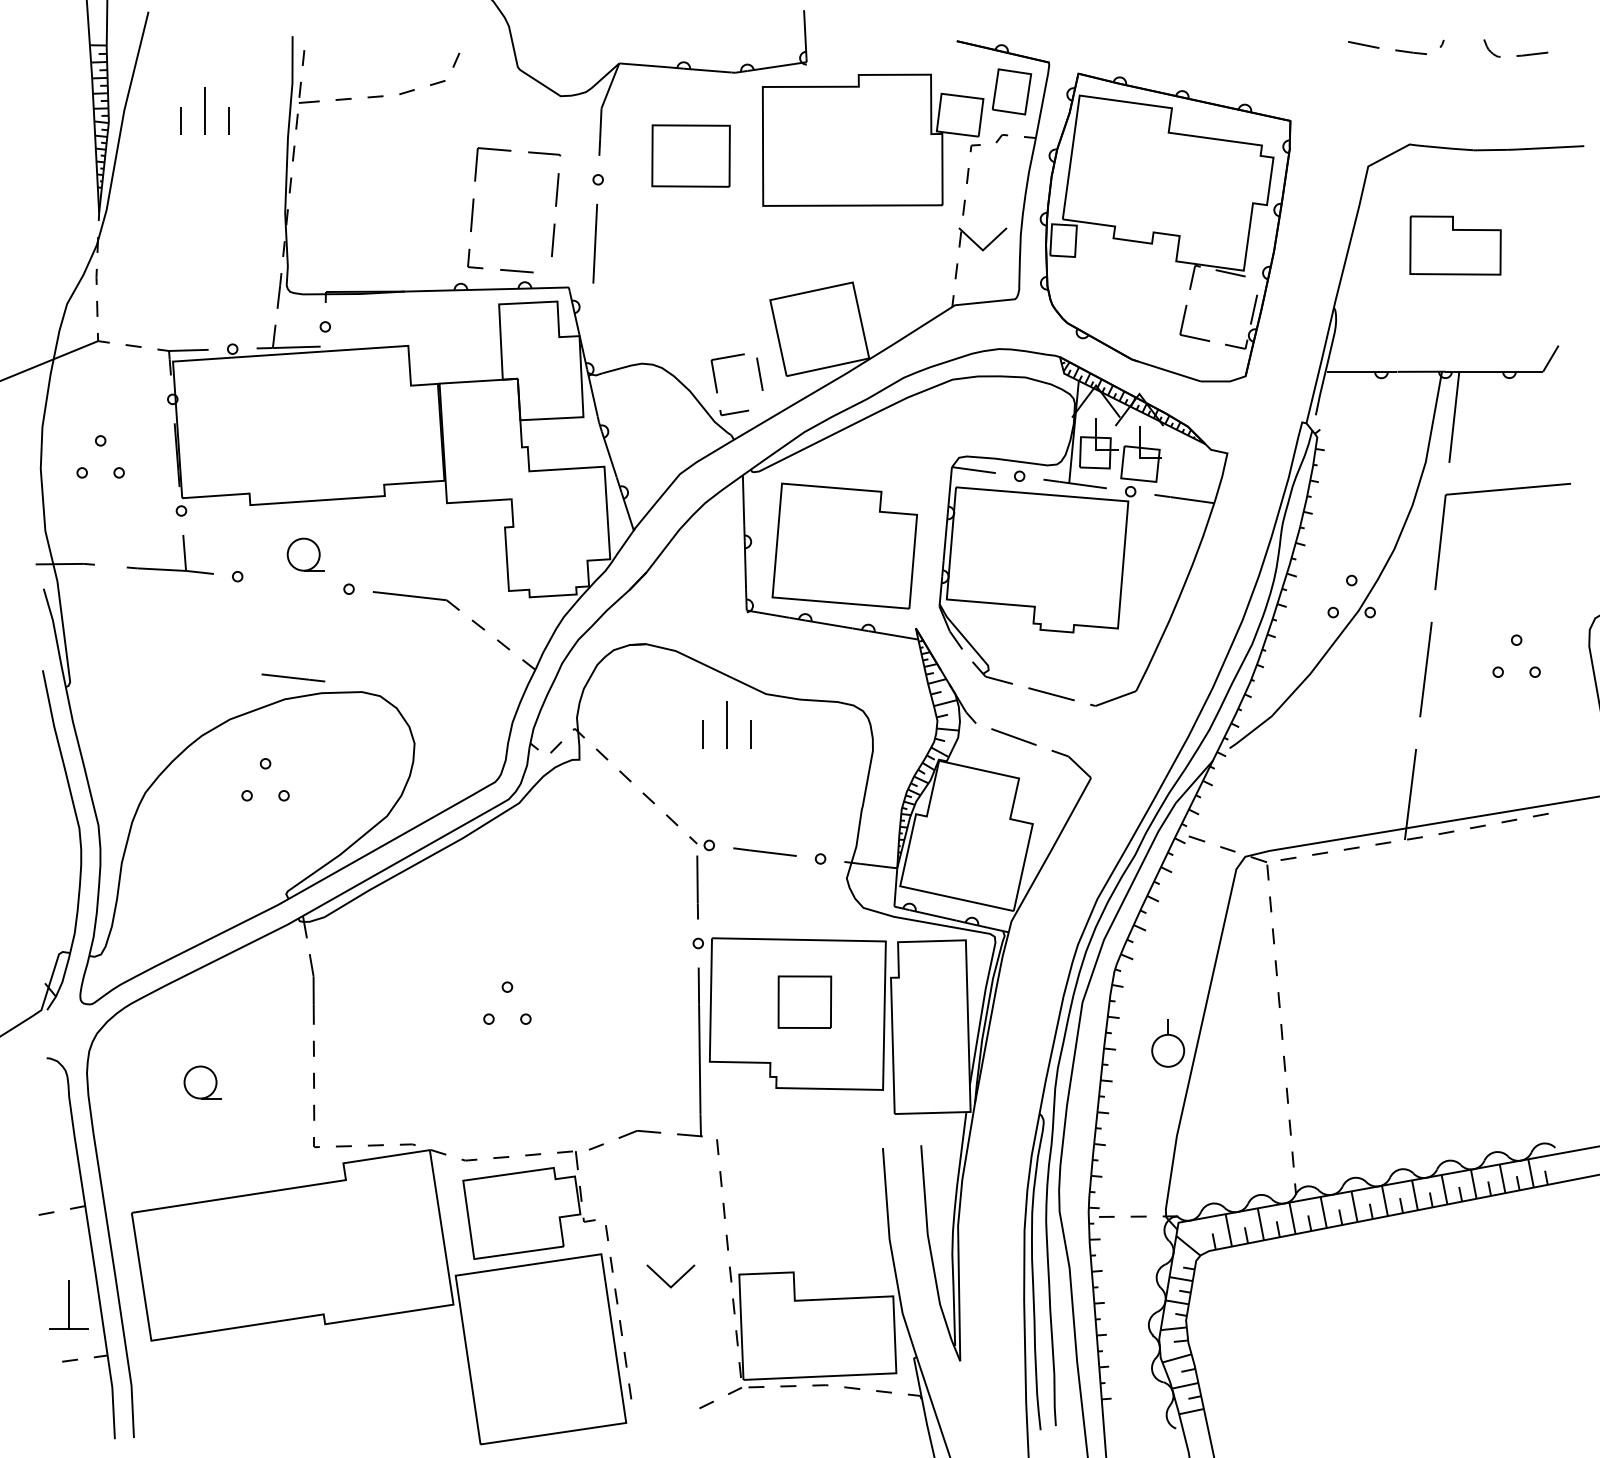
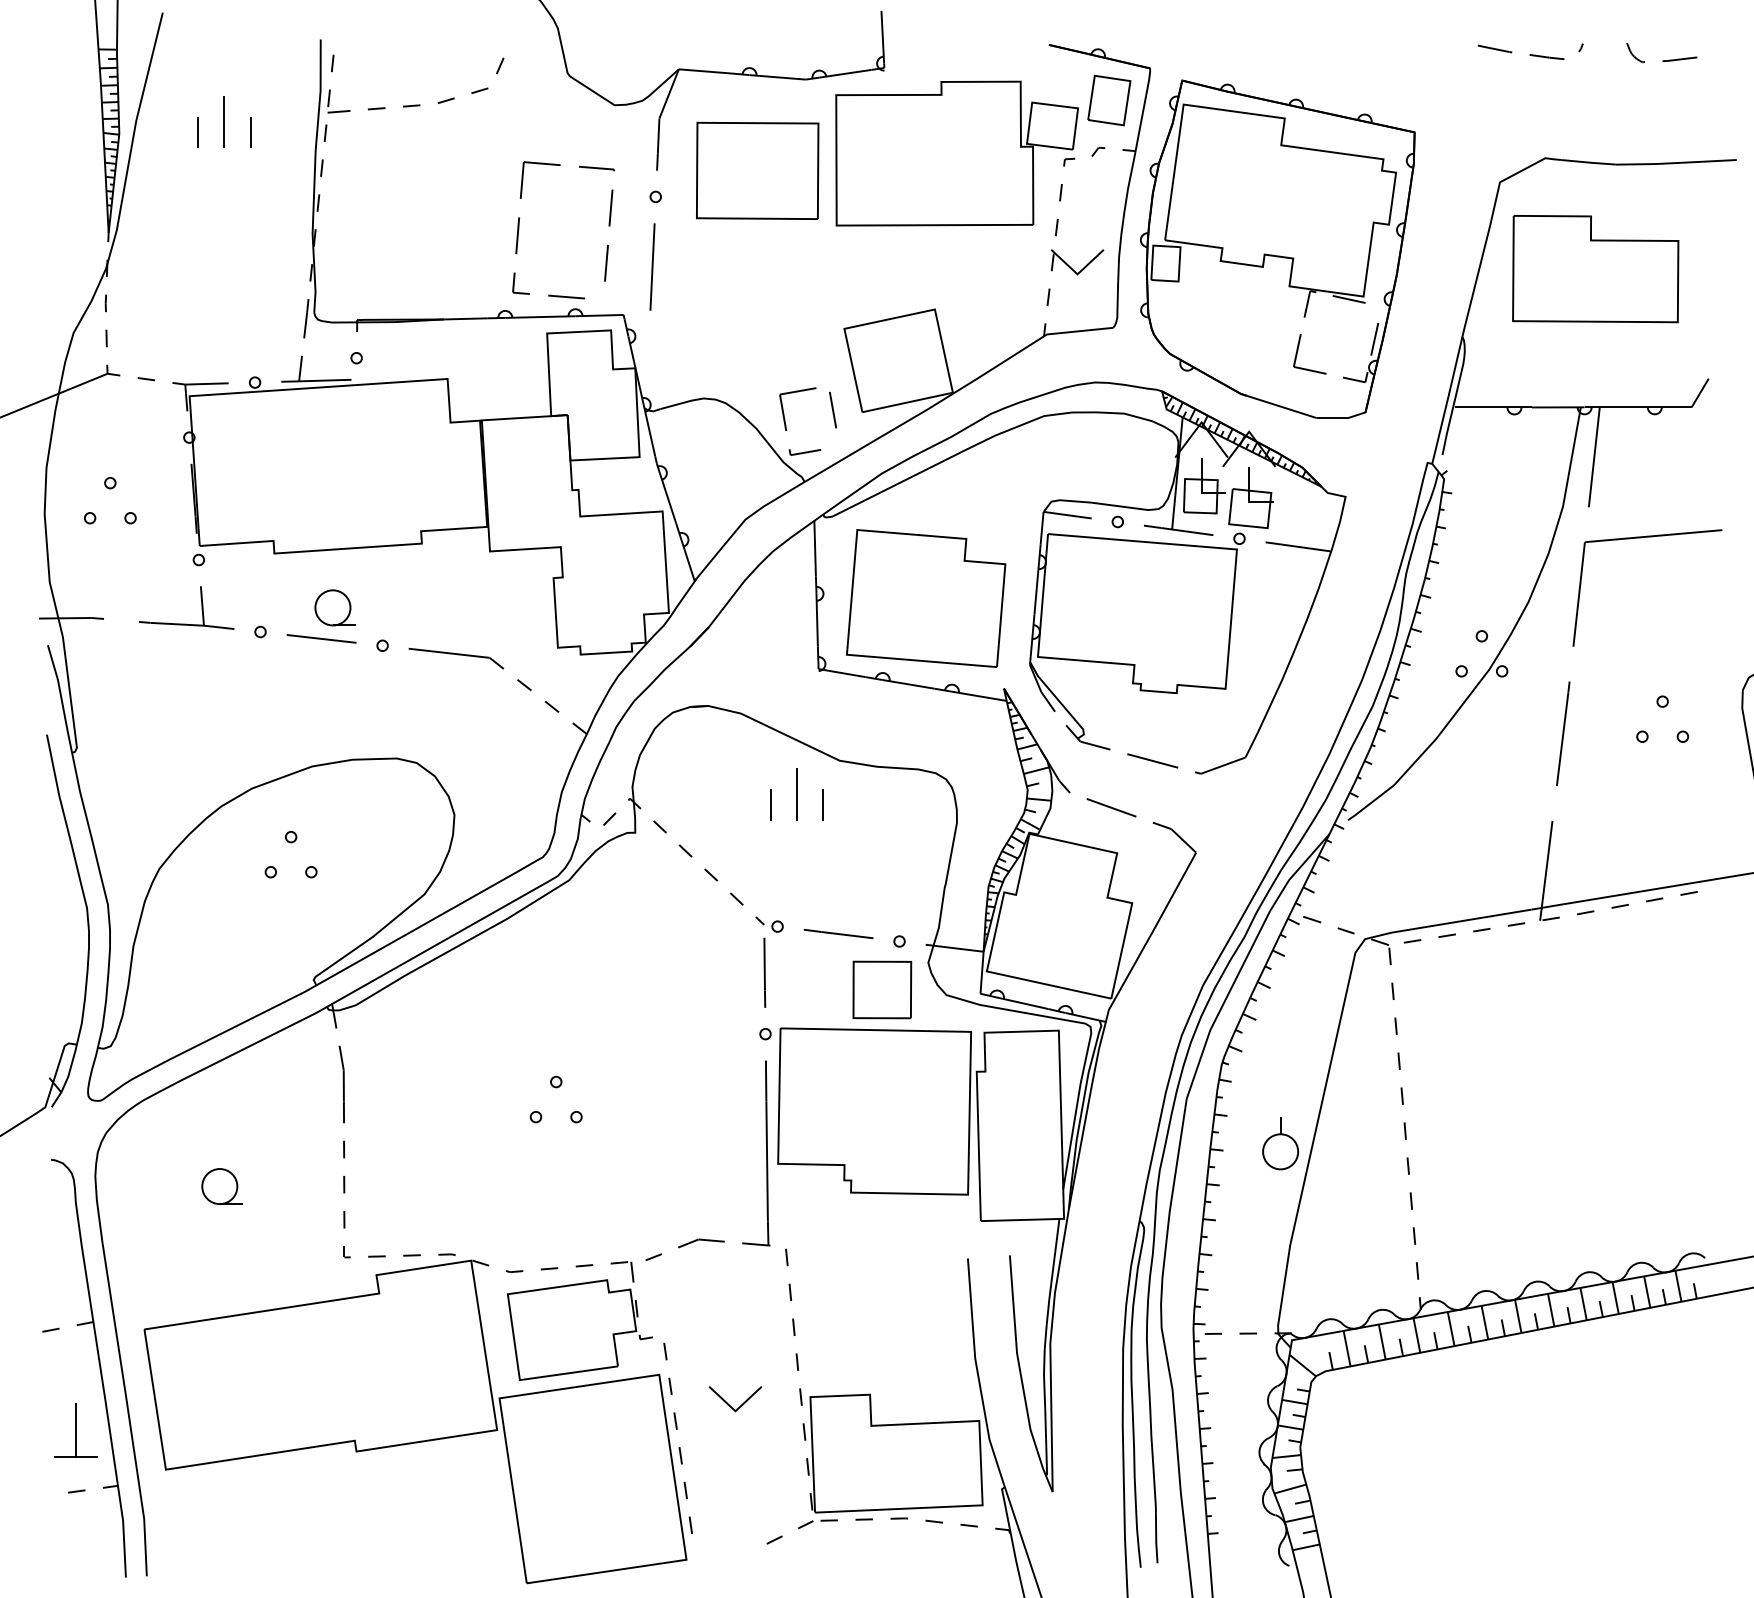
part: (690, 155) -> (756, 170), size x1.43
part: (1455, 245) -> (1595, 268), size x1.67
line: (293, 677) -> (321, 638), moved
part: (804, 1001) -> (881, 989), moved

